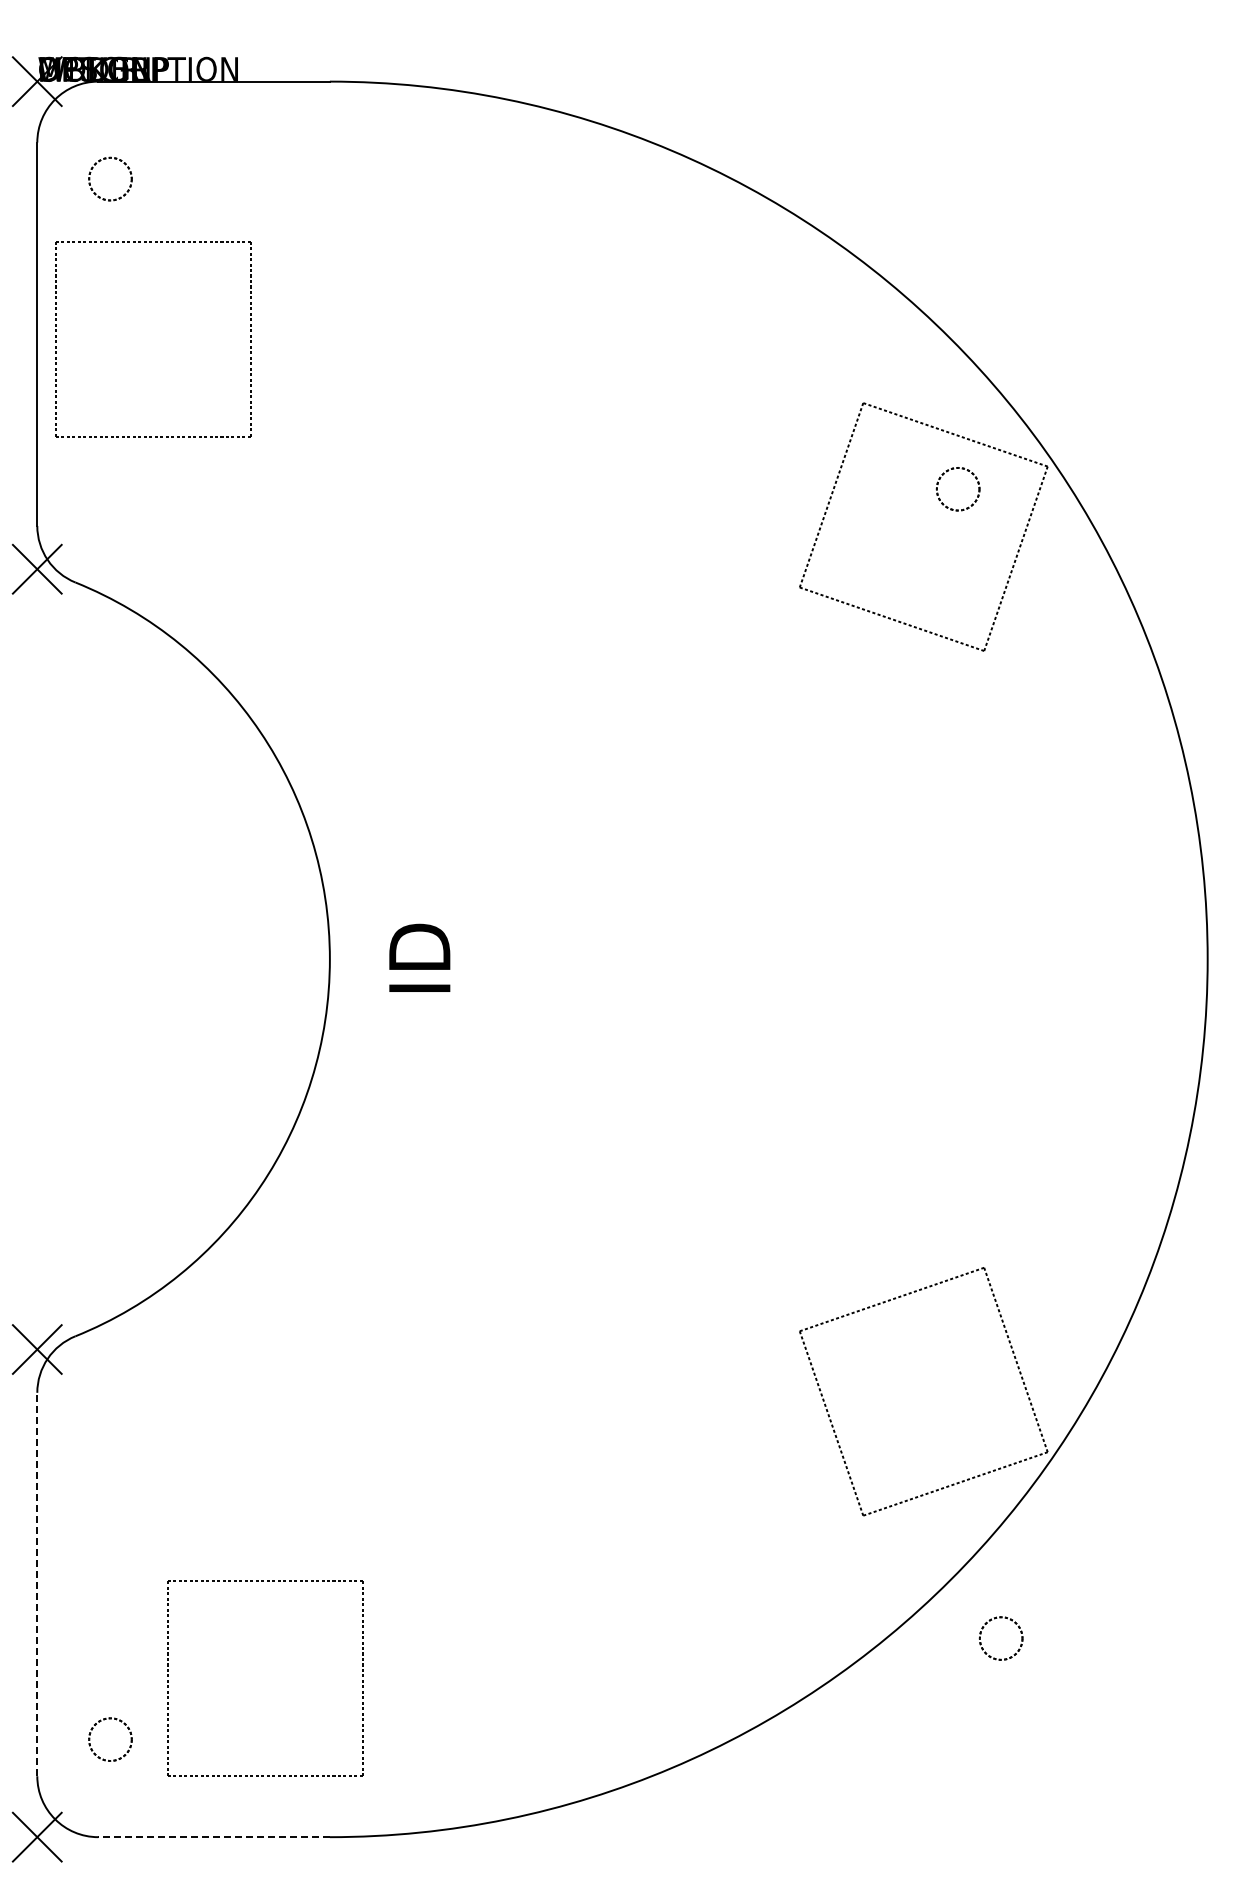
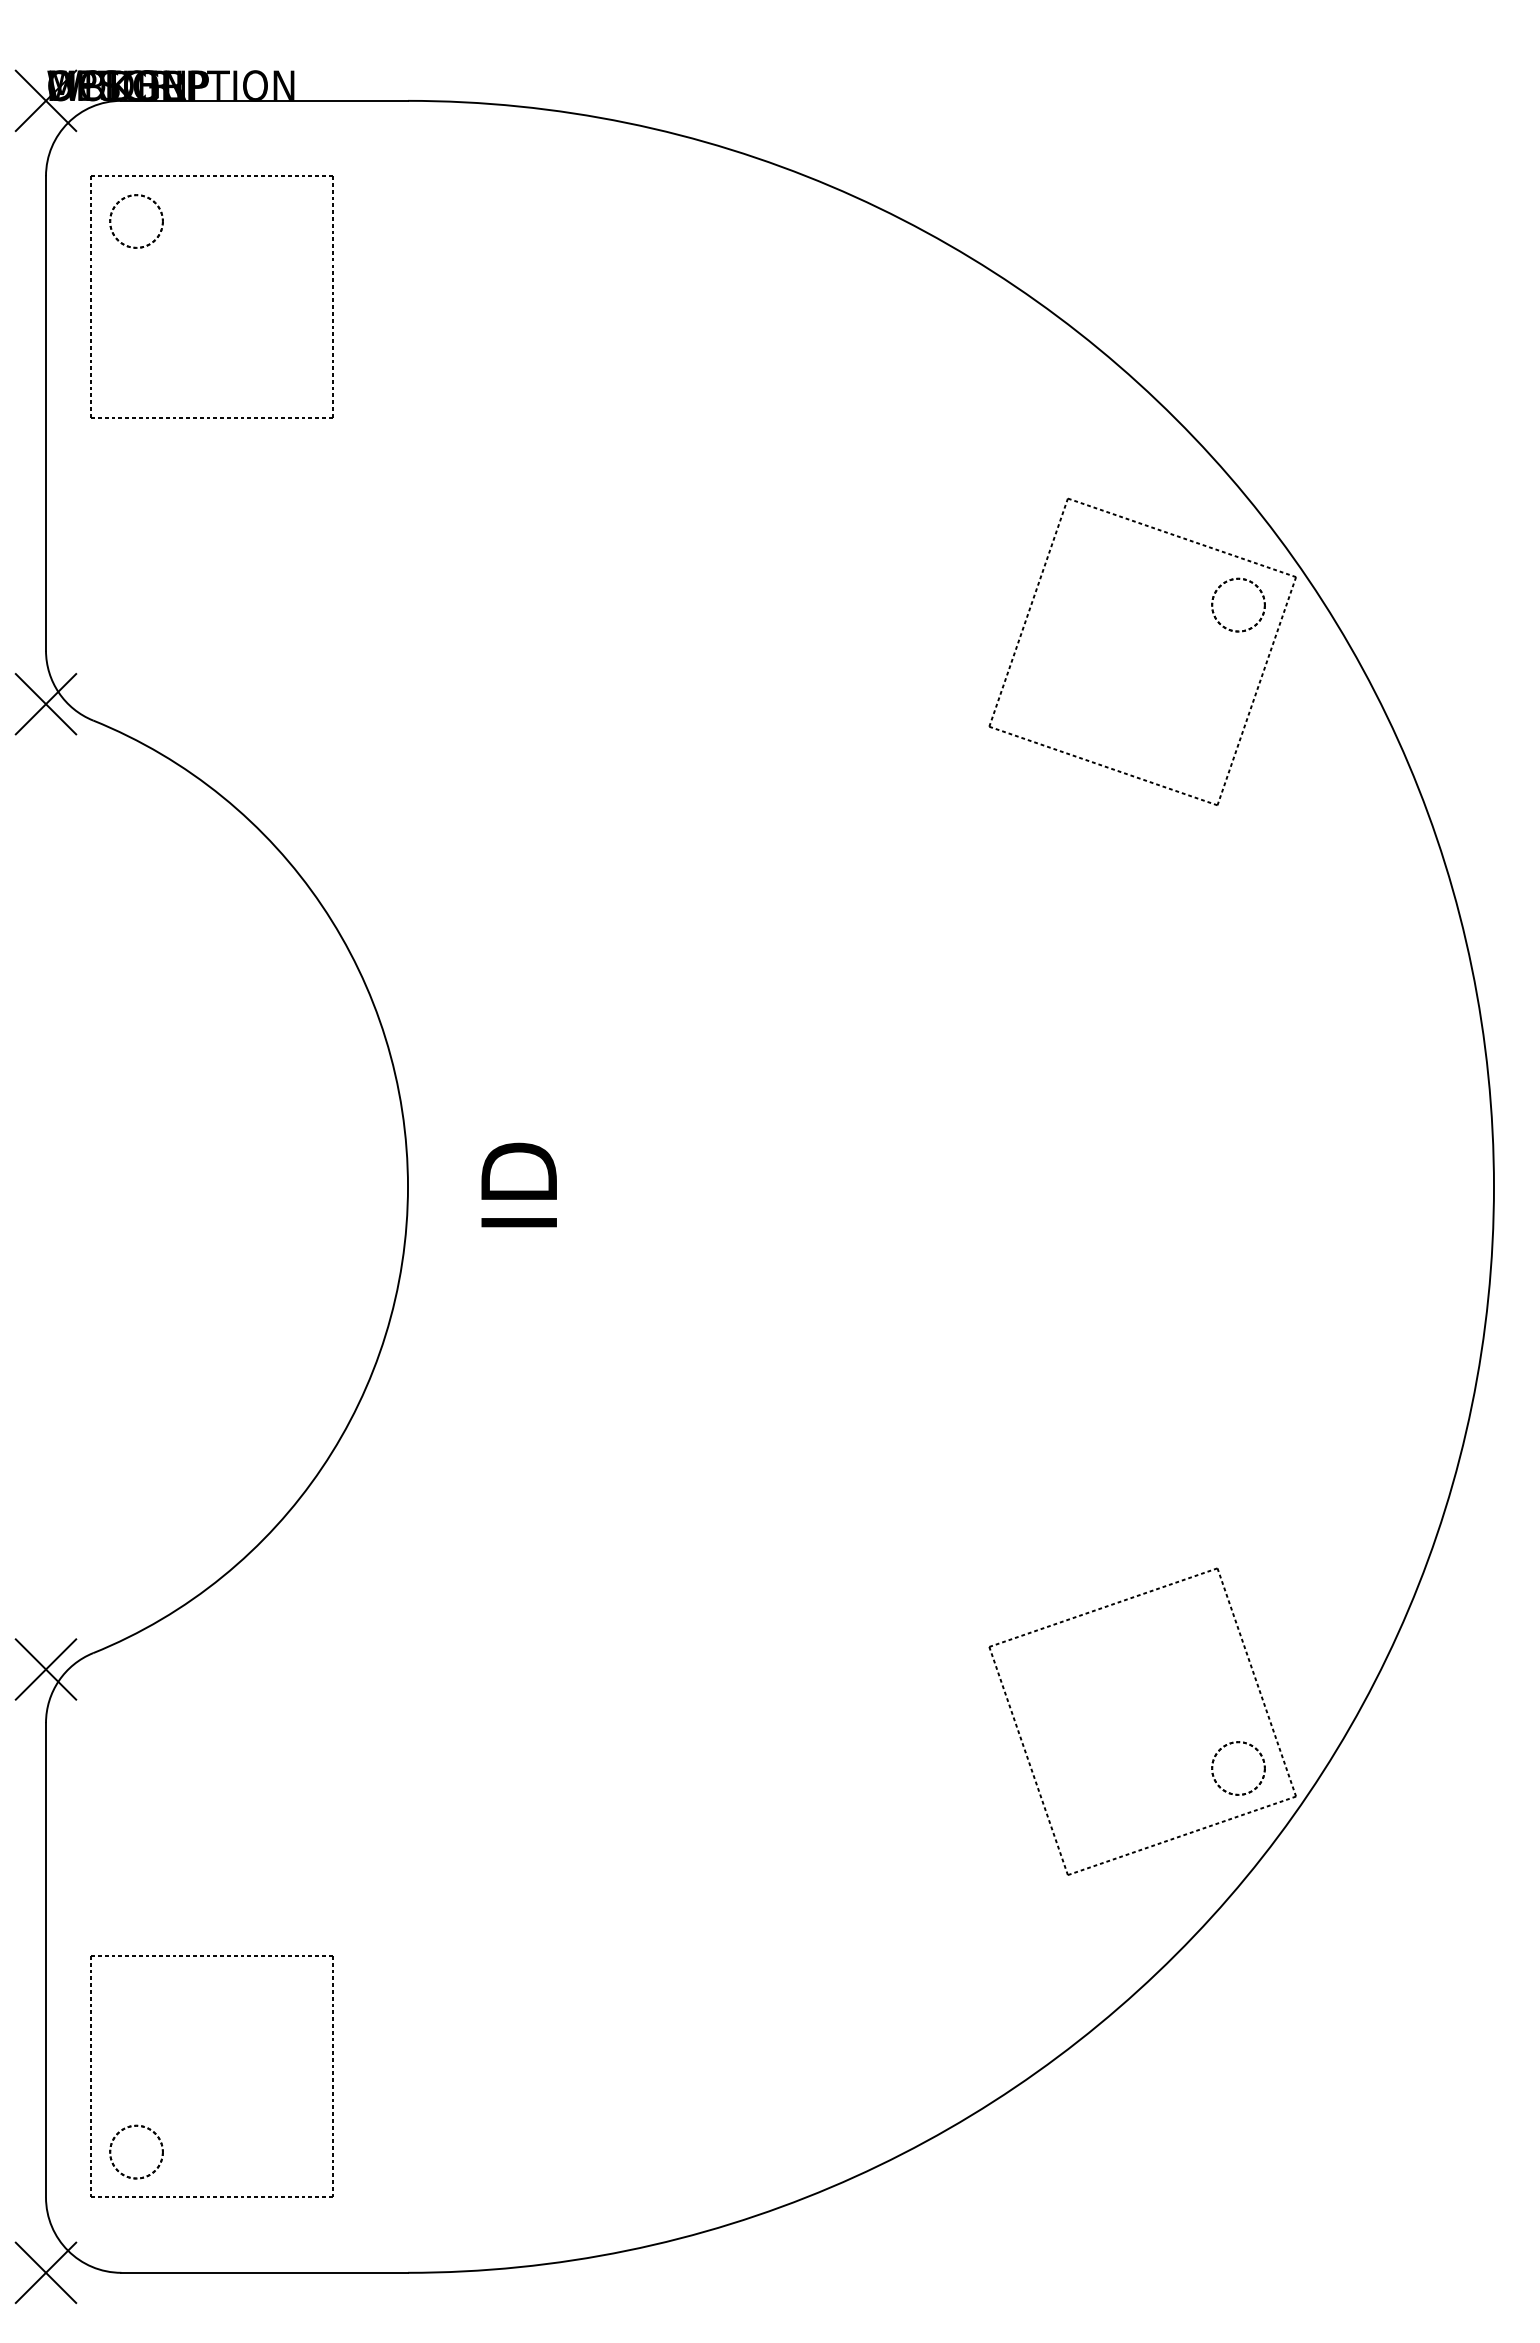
part: (56, 340) -> (92, 298), moved
part: (940, 498) -> (1216, 616), moved
part: (263, 1581) -> (209, 1956), moved
line: (37, 1584) -> (46, 1960), dashed -> solid
part: (984, 1627) -> (1217, 1754), moved
line: (214, 1837) -> (265, 2273), dashed -> solid

